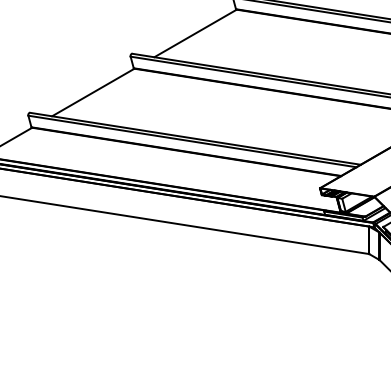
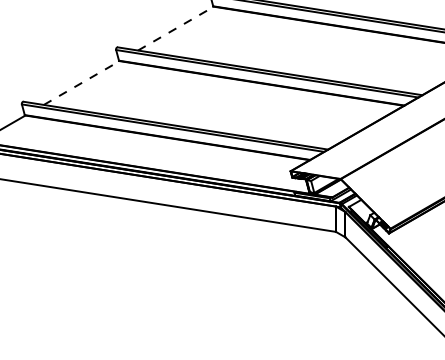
line: (195, 33) -> (175, 28), solid -> dashed
line: (93, 93) -> (81, 83), solid -> dashed

